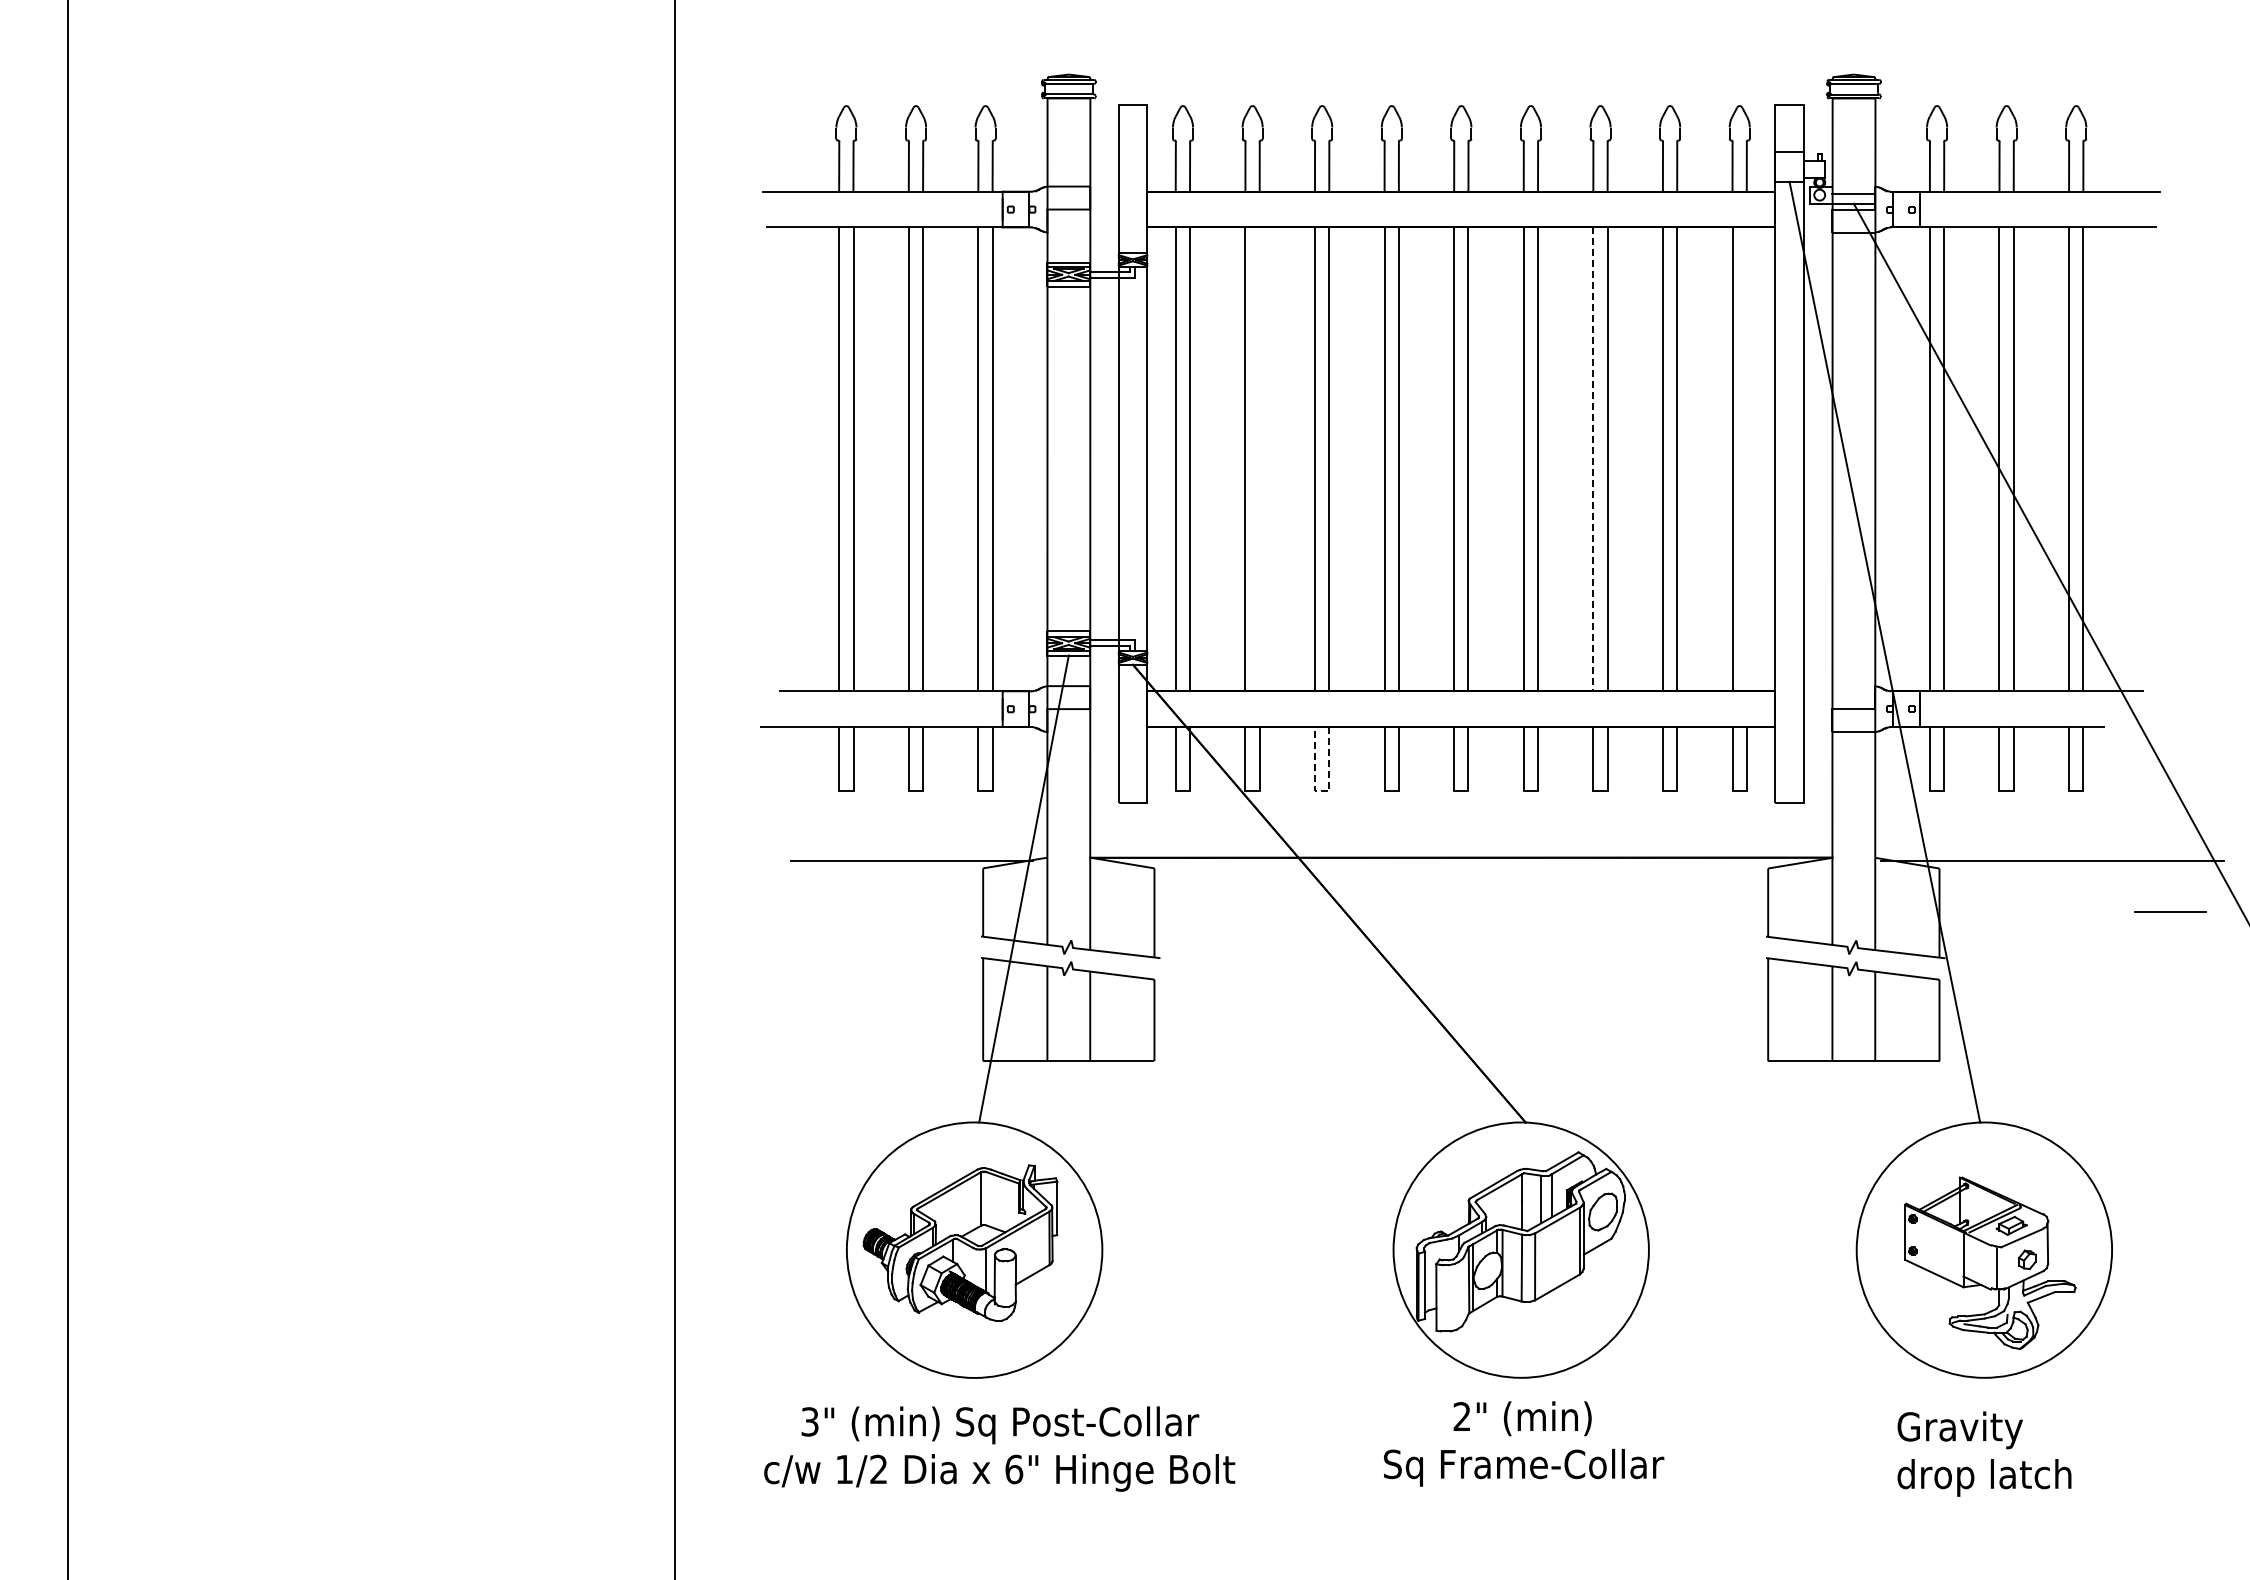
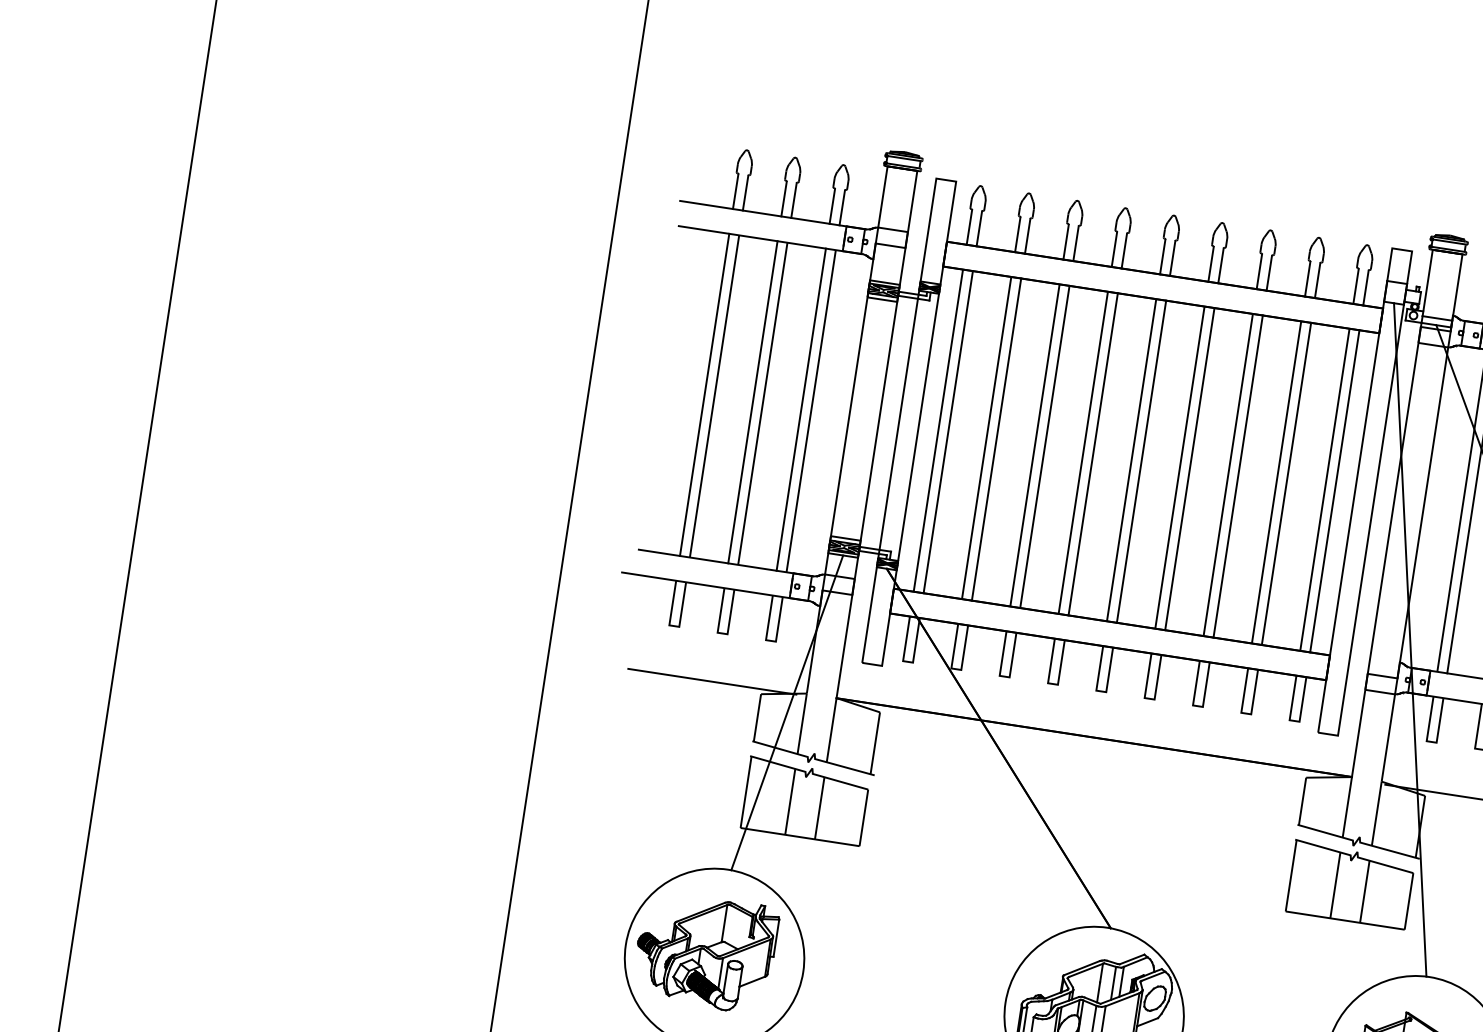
line: (1259, 459) -> (996, 439), added
line: (1593, 459) -> (1228, 475), dashed -> solid
line: (1746, 459) -> (1334, 491), added
line: (1321, 791) -> (1004, 676), dashed -> solid

